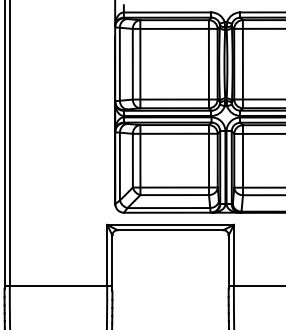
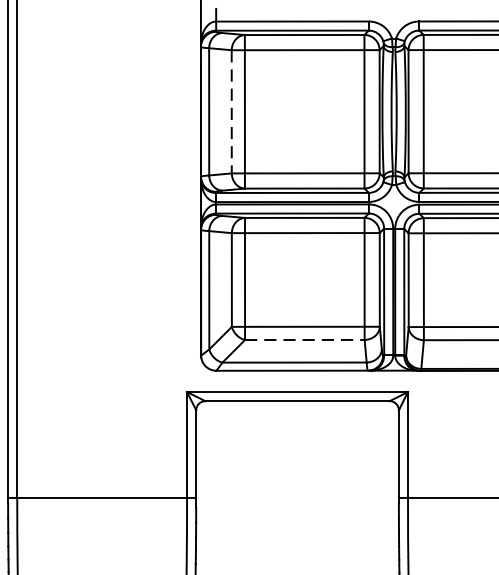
line: (132, 64) -> (231, 112), solid -> dashed
line: (175, 195) -> (306, 340), solid -> dashed

